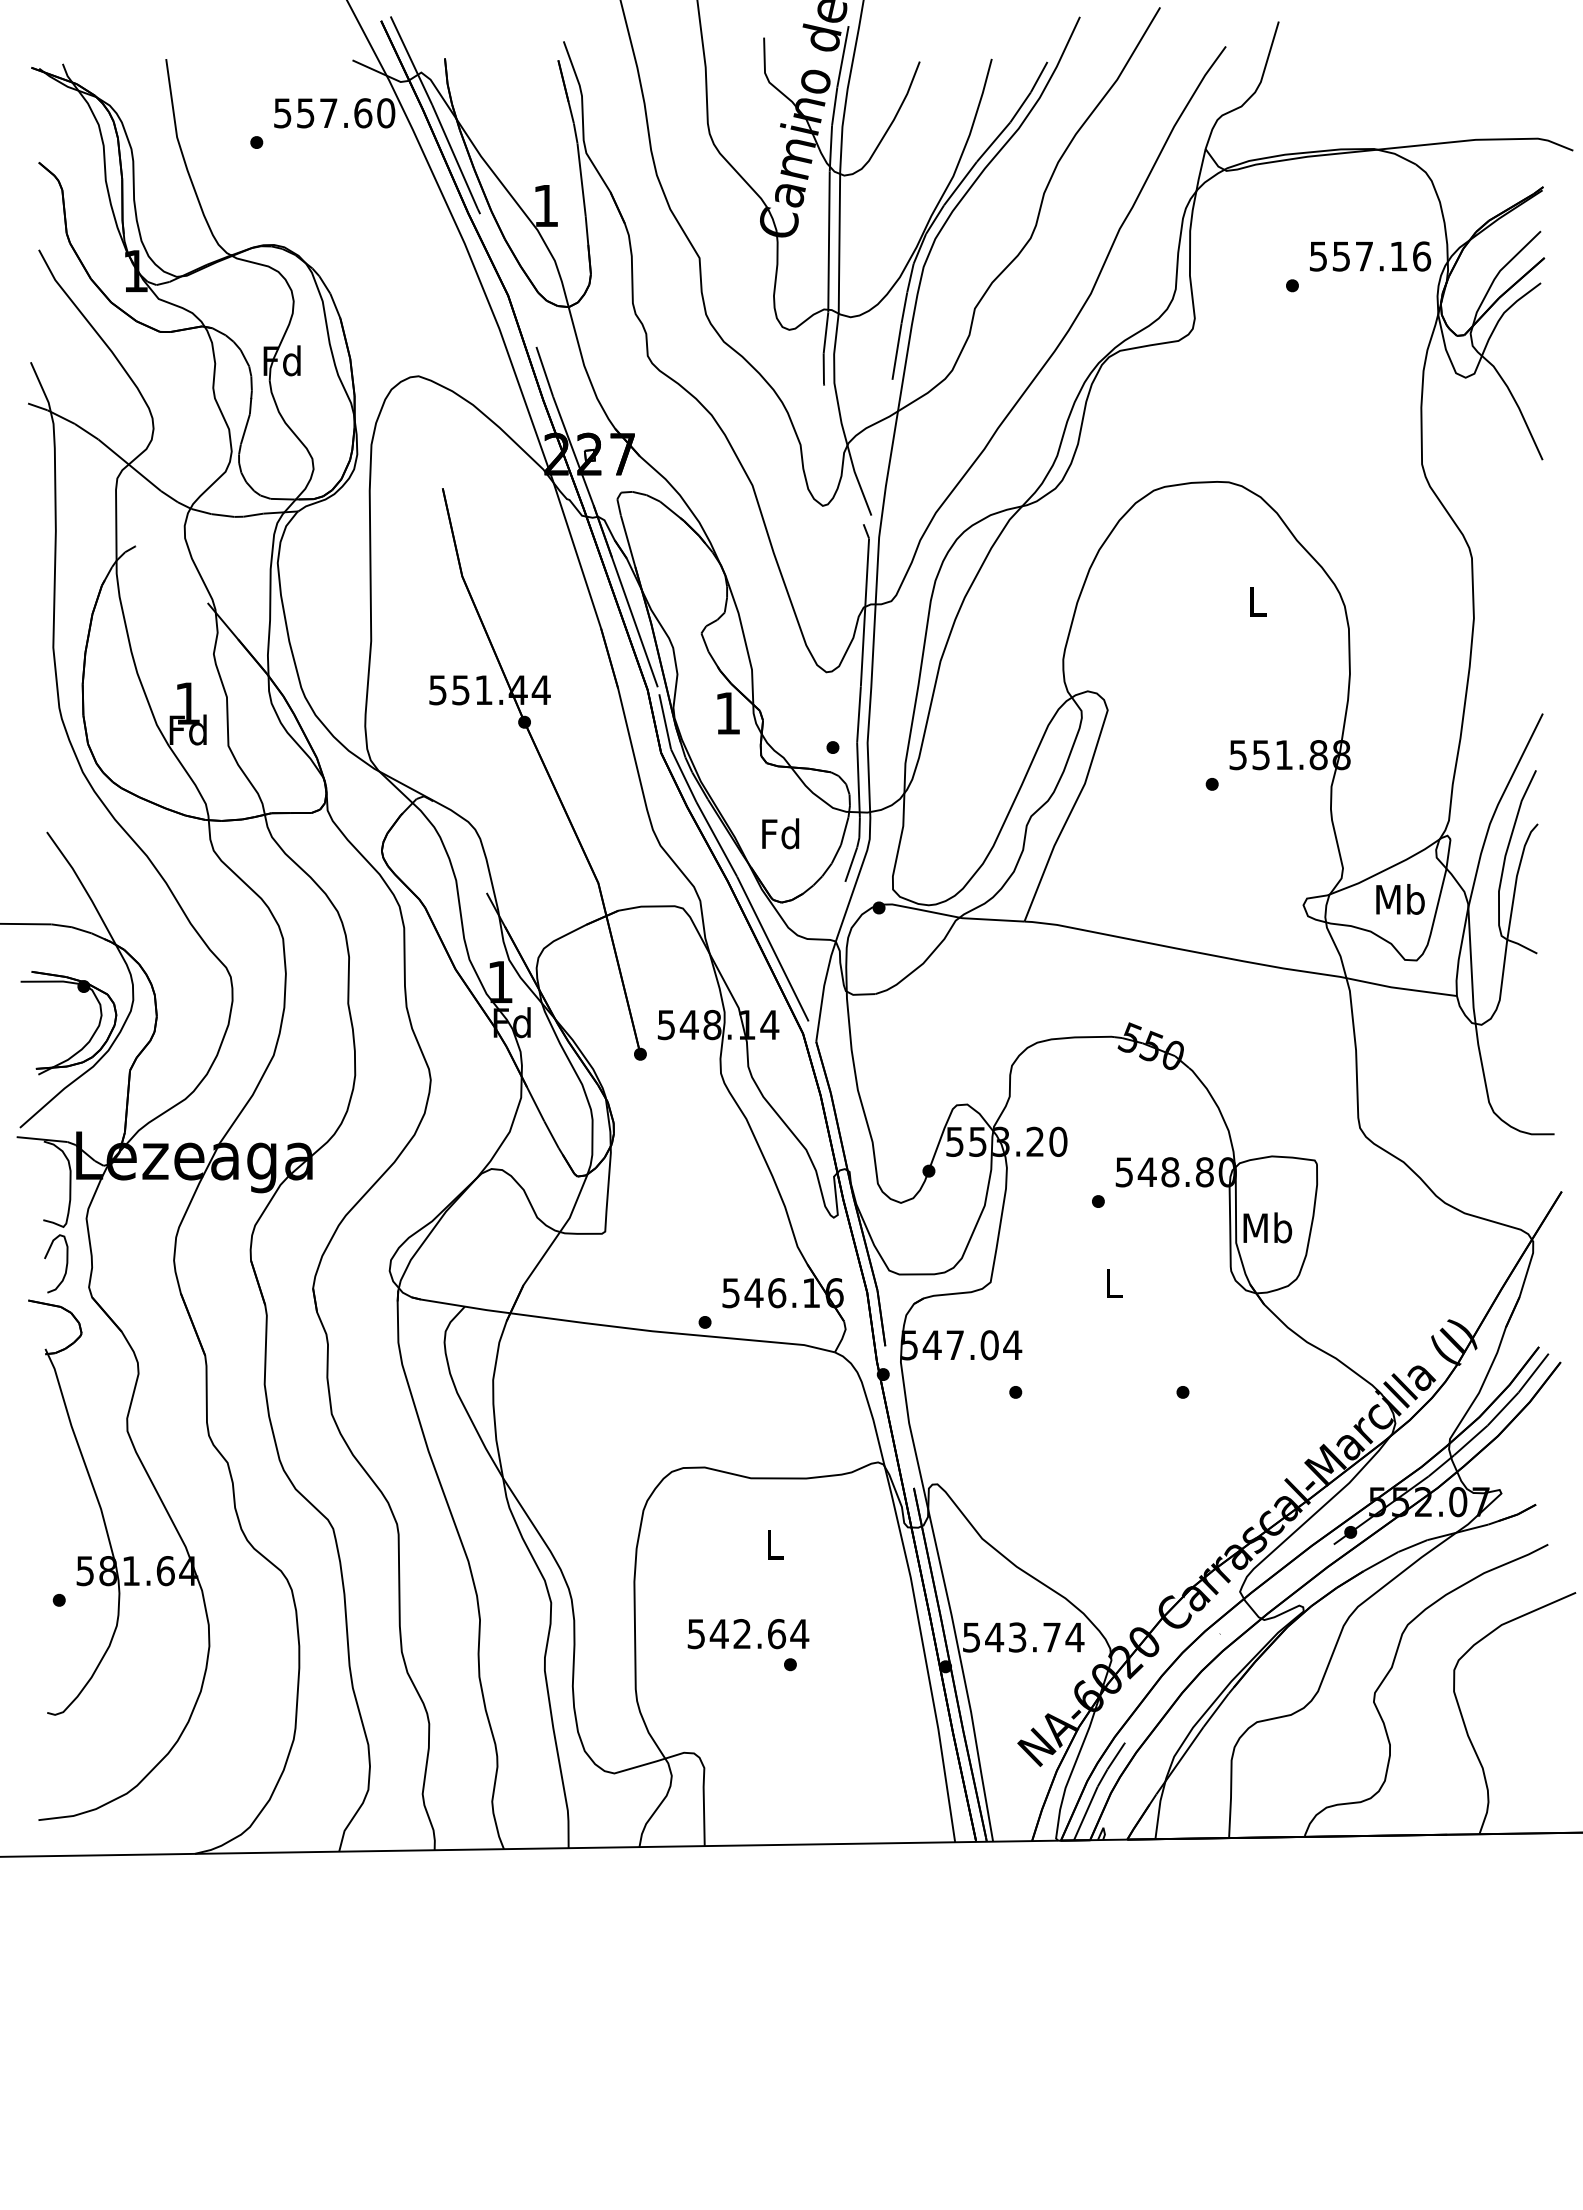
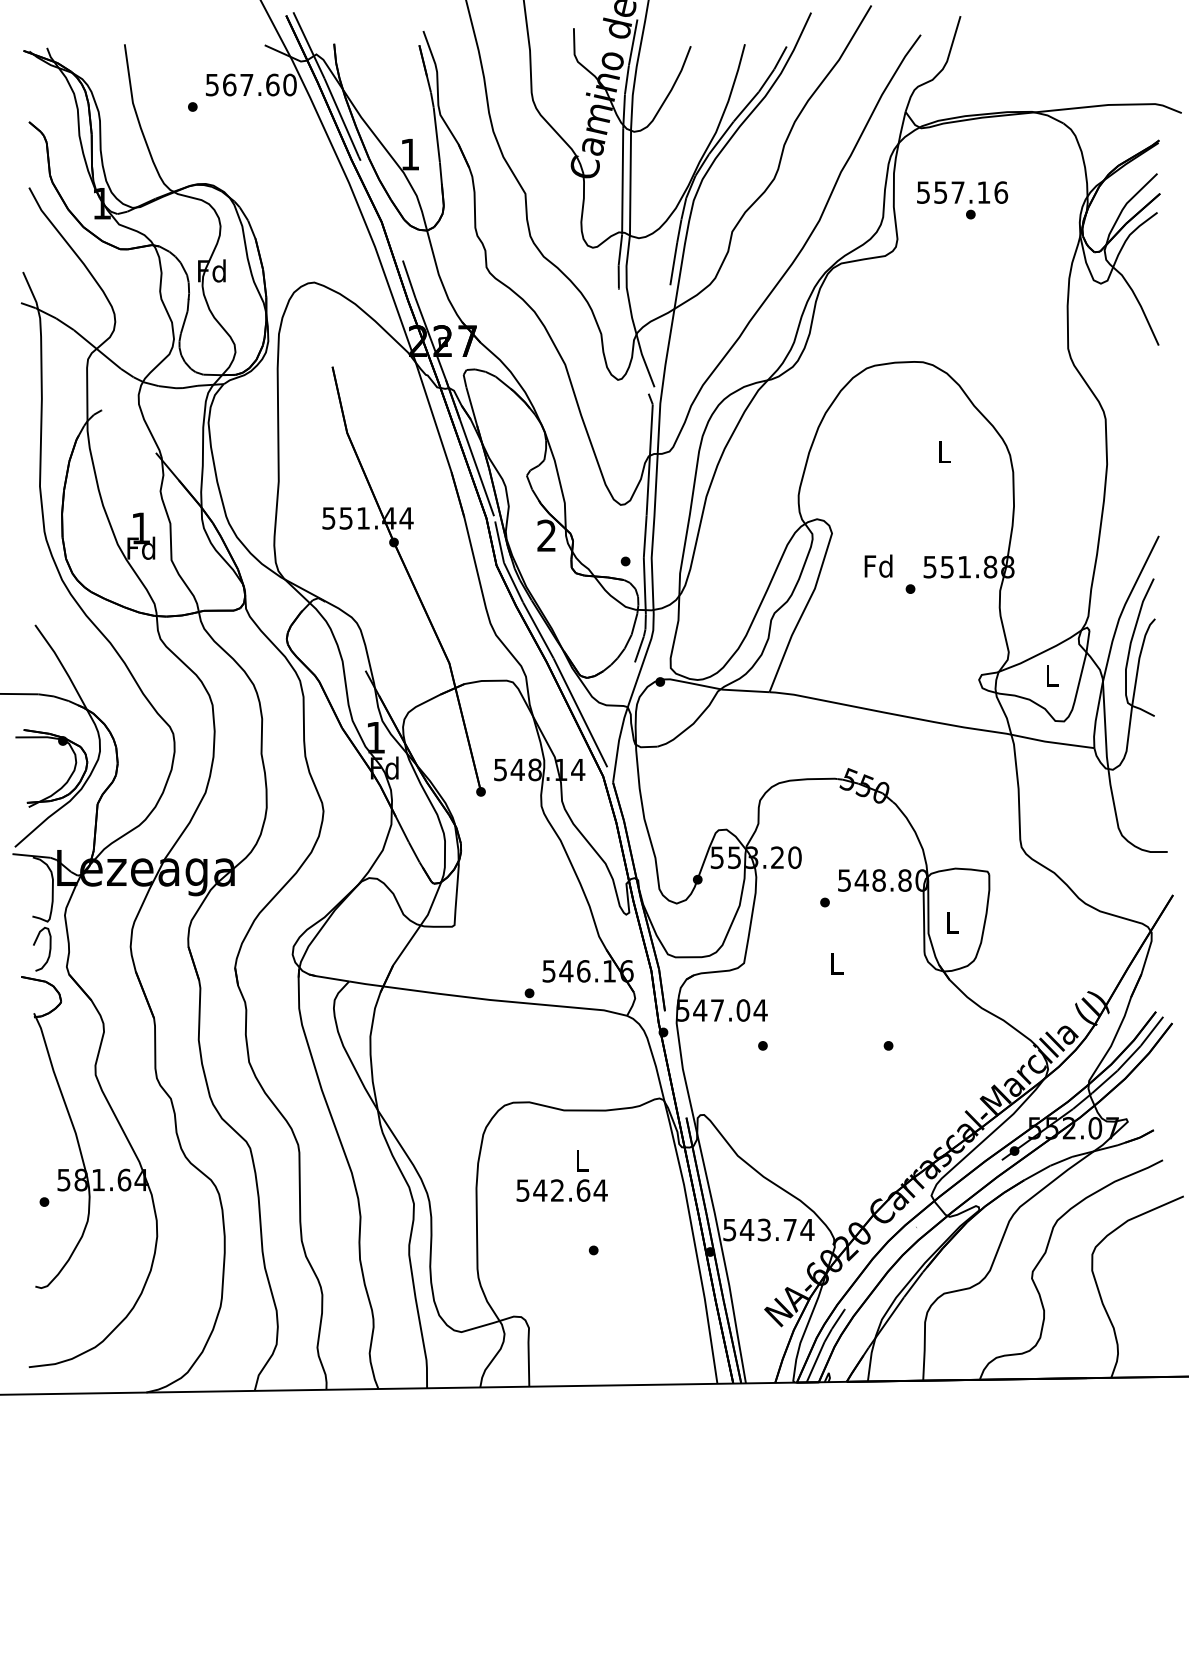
text: (305, 113) -> (229, 85), 557.60 -> 567.60
text: (1370, 256) -> (962, 192), moved
text: (727, 712) -> (546, 535), 1 -> 2
text: (780, 833) -> (878, 565), moved
text: (1400, 899) -> (1051, 675), Mb -> L
text: (1267, 1227) -> (952, 922), Mb -> L
text: (748, 1634) -> (562, 1190), moved

